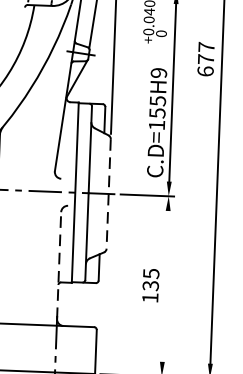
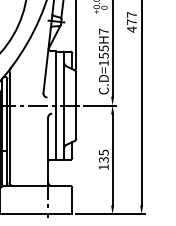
text: (204, 71) -> (131, 29), 677 -> 477
text: (158, 72) -> (103, 31), C.D=155H9 -> C.D=155H7
line: (108, 195) -> (76, 106), dashed -> solid
line: (59, 264) -> (48, 149), dashed -> solid
line: (165, 285) -> (112, 159), added

